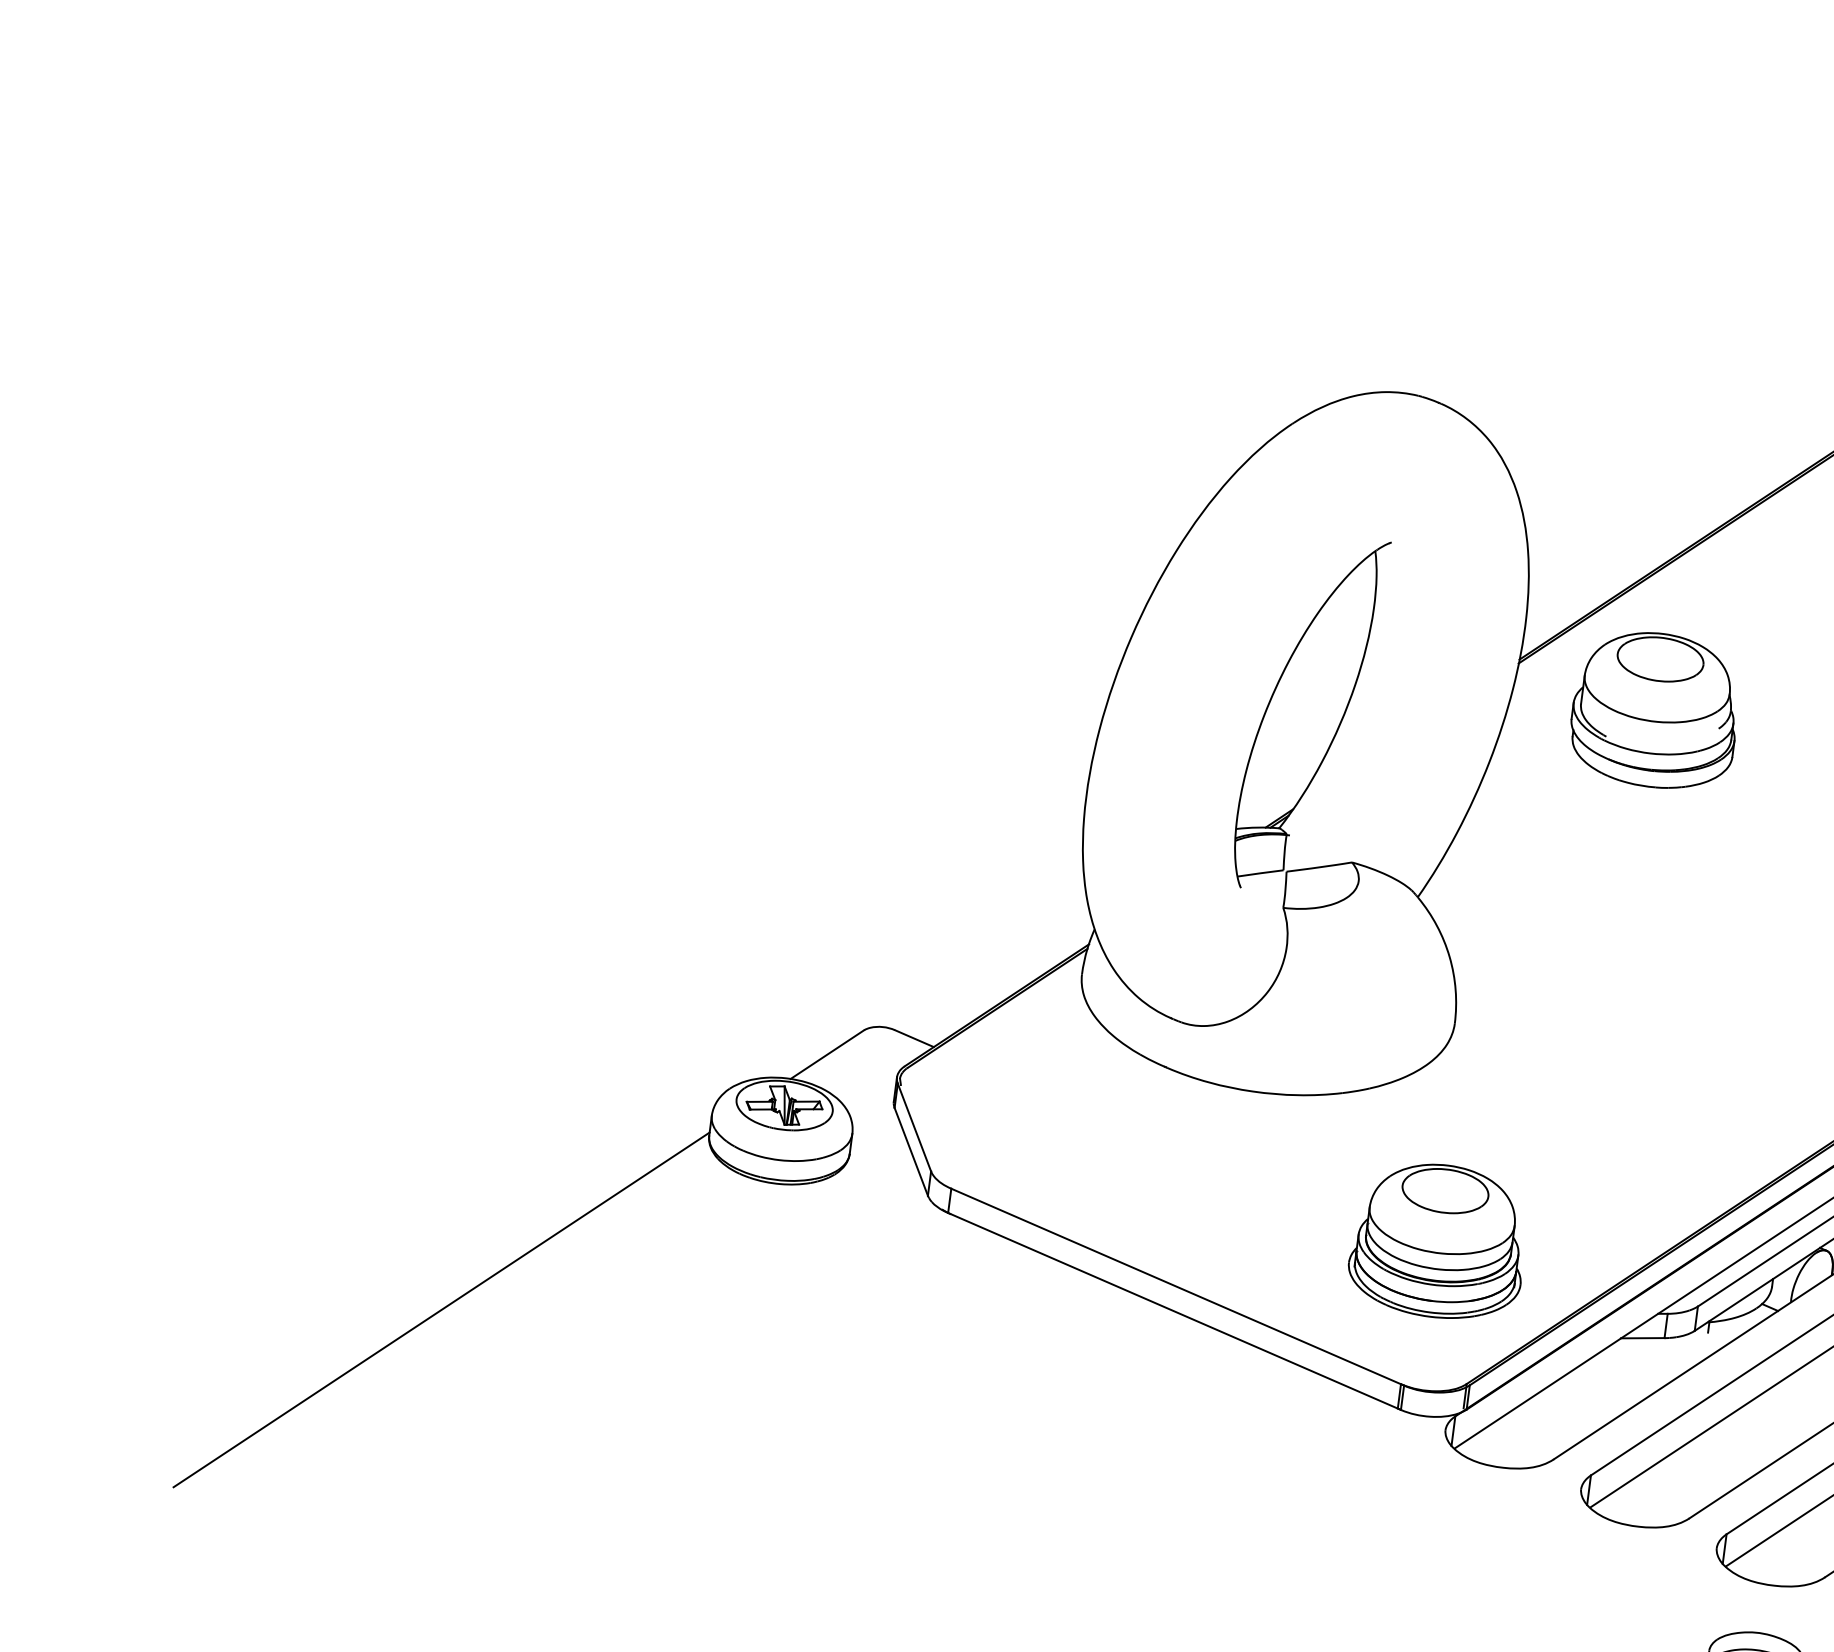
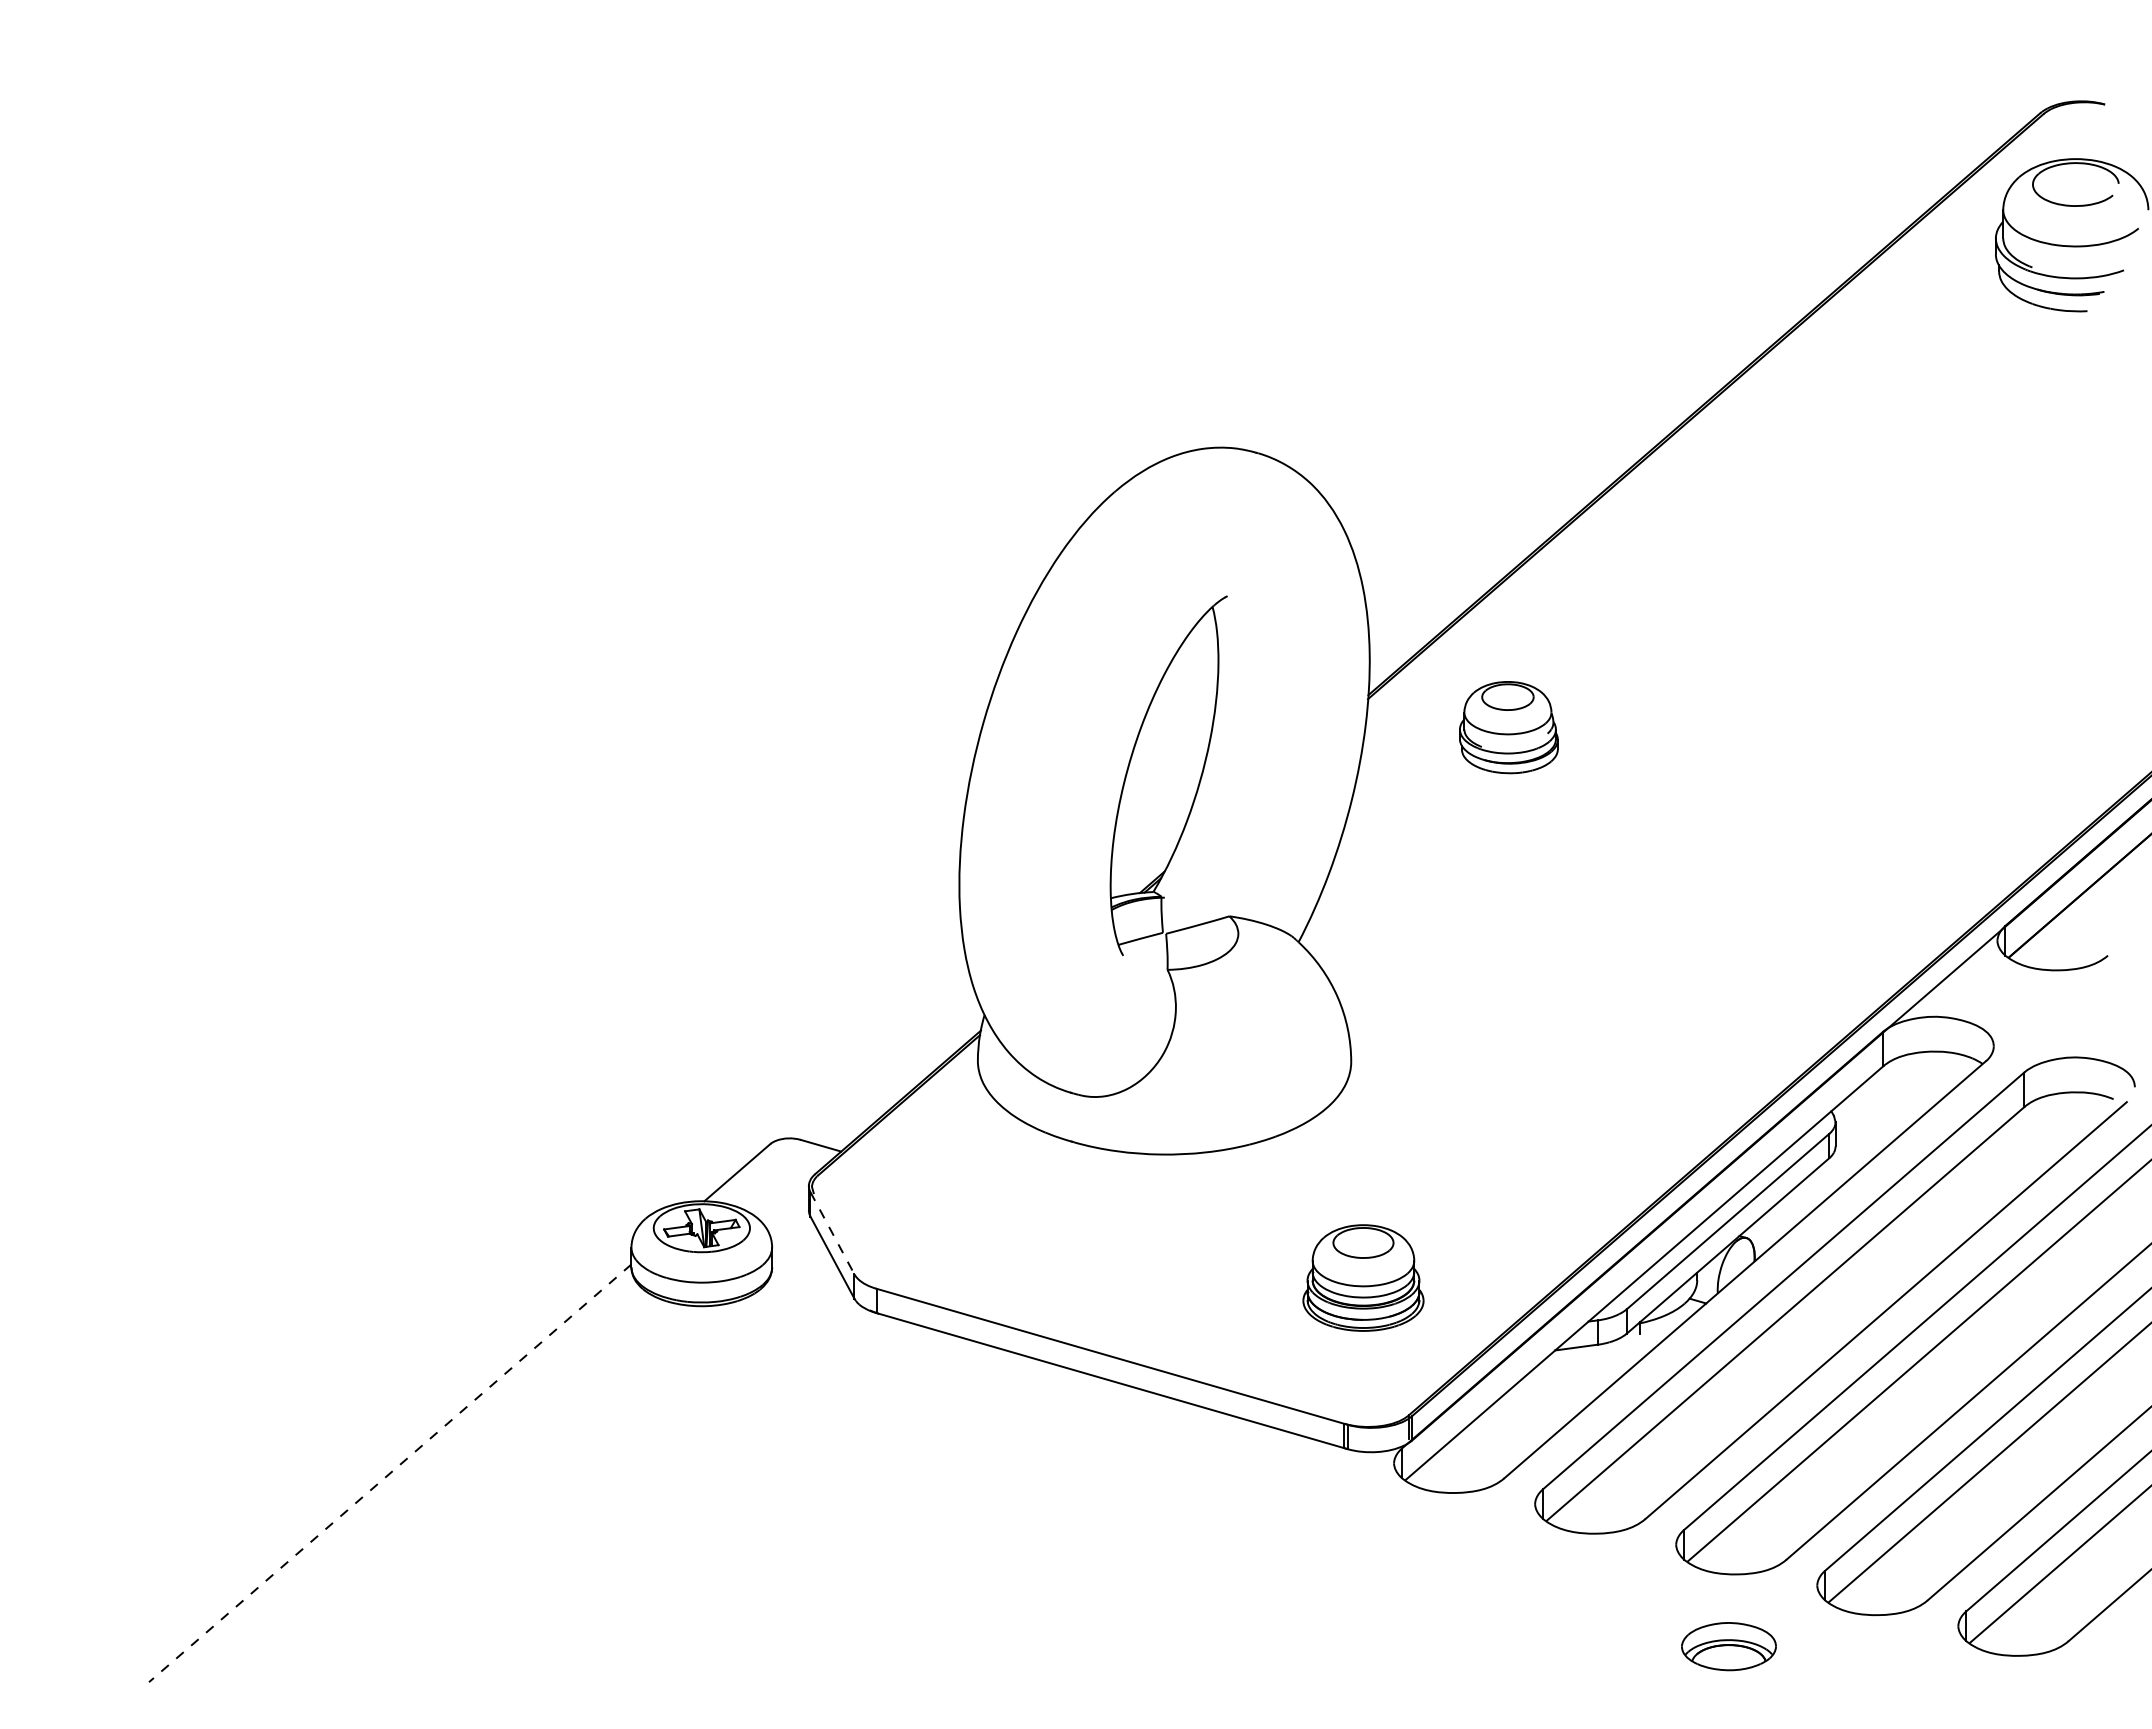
part: (1655, 710) -> (1508, 727), size x0.6
line: (914, 1127) -> (832, 1233), solid -> dashed
part: (1439, 1240) -> (1363, 1277), size x0.7
line: (440, 1310) -> (389, 1473), solid -> dashed

